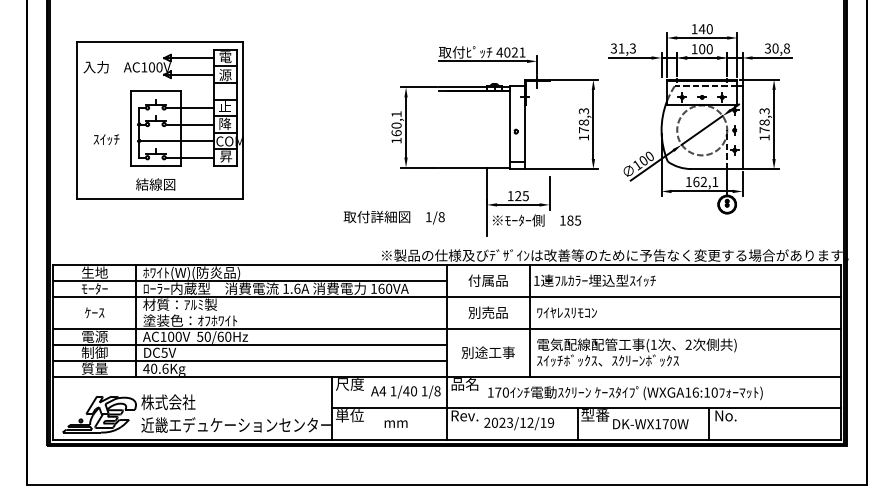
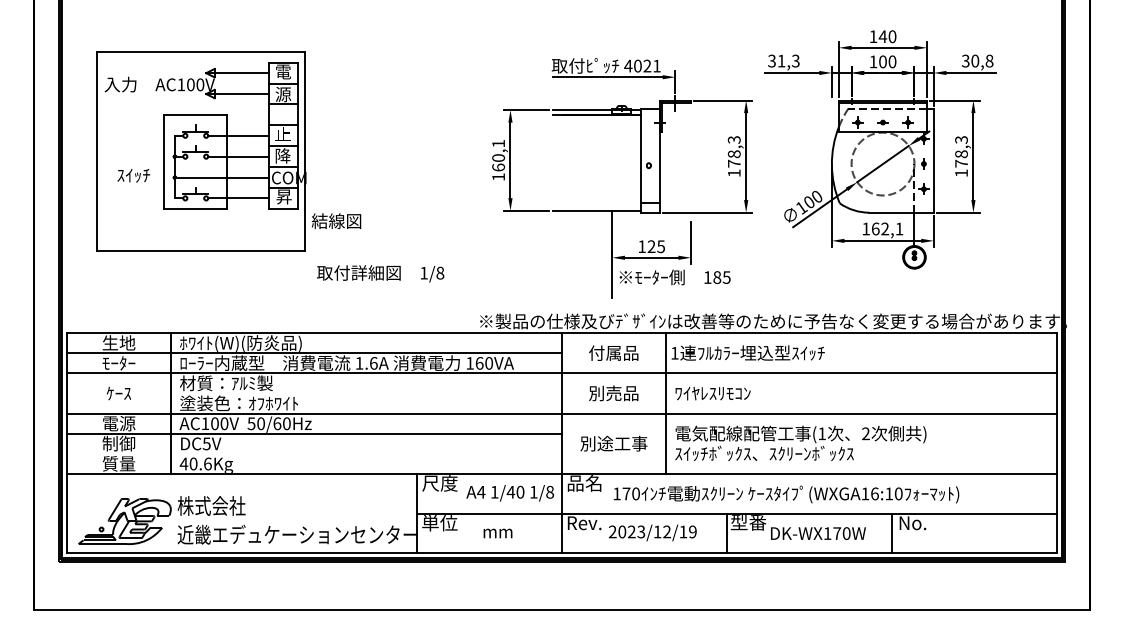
text: (155, 184) -> (336, 221), moved
text: (394, 217) -> (380, 273), moved
line: (250, 360) -> (314, 453), removed

